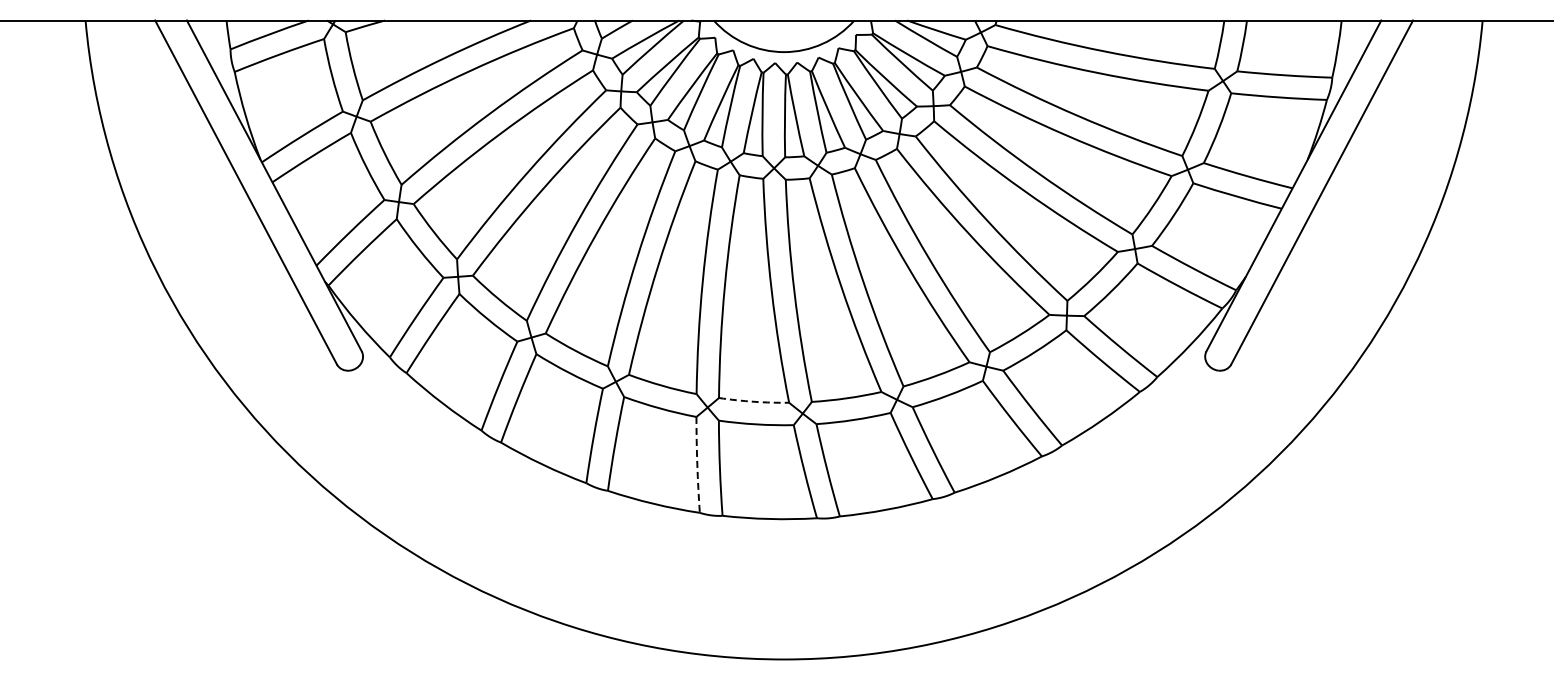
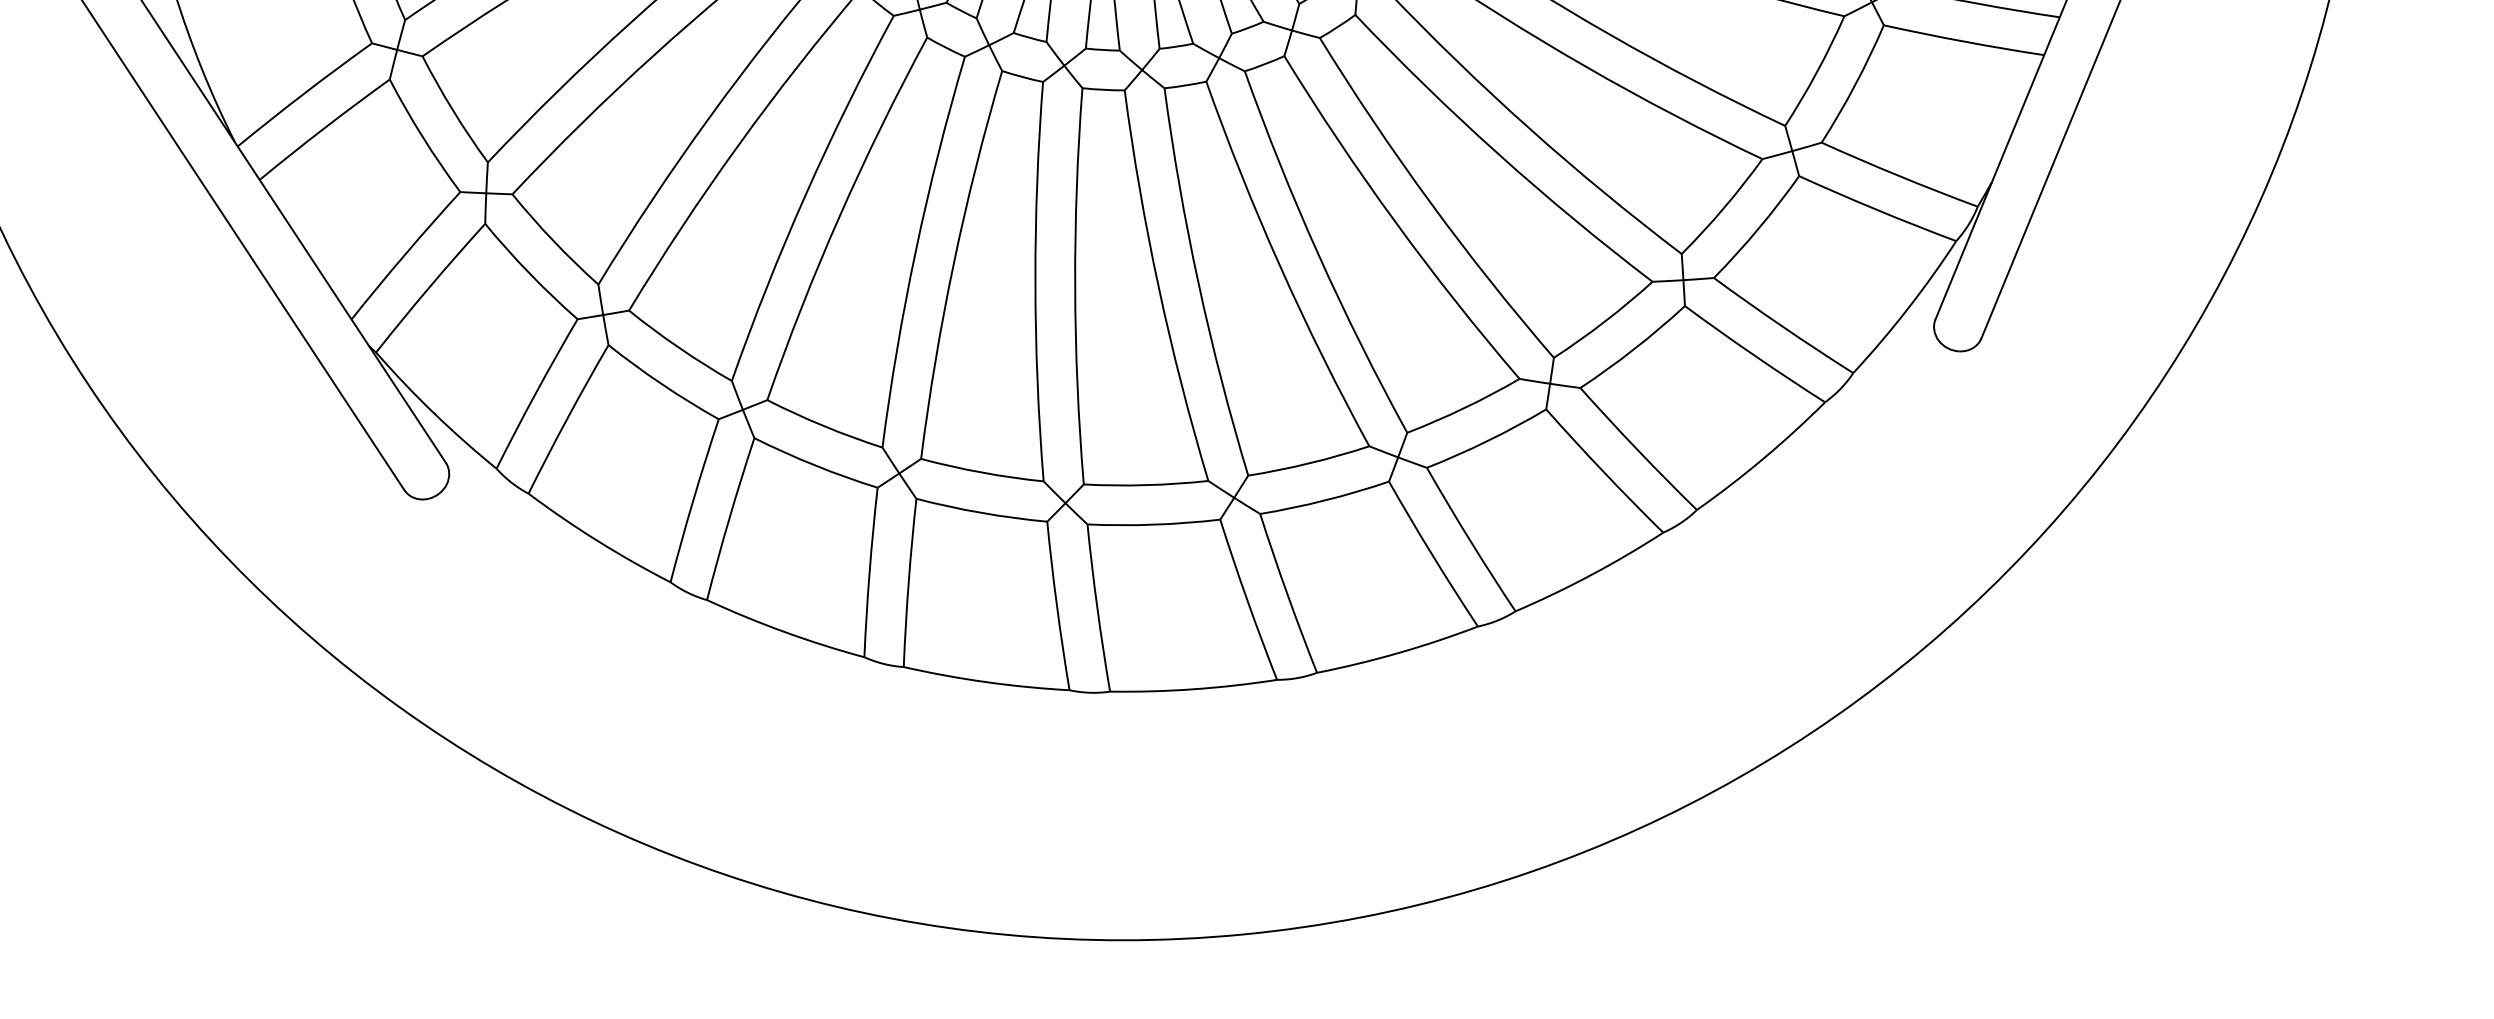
arc: (753, 401) -> (1145, 484), dashed -> solid
arc: (697, 464) -> (1057, 605), dashed -> solid

